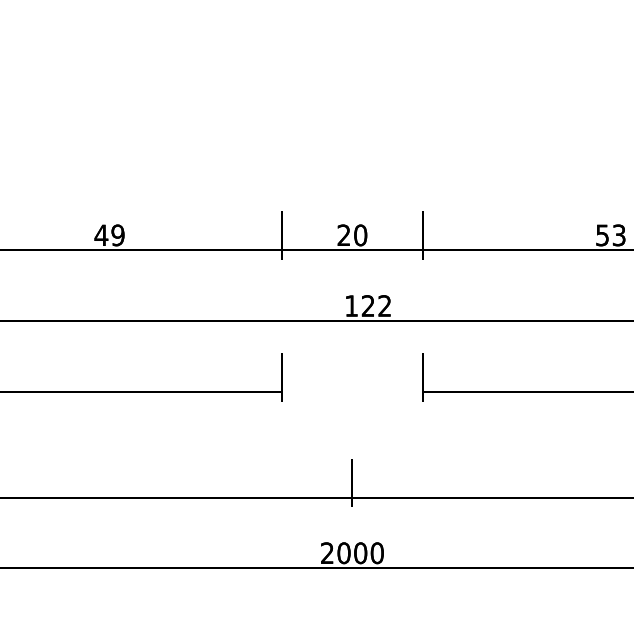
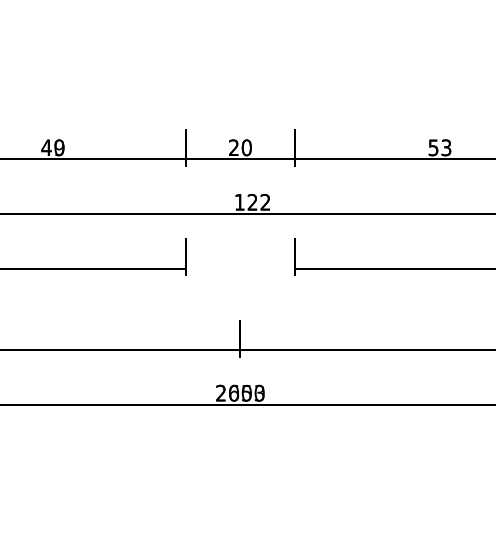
text: (118, 234) -> (59, 147), 49 -> 40
text: (360, 552) -> (246, 392), 2000 -> 2653

